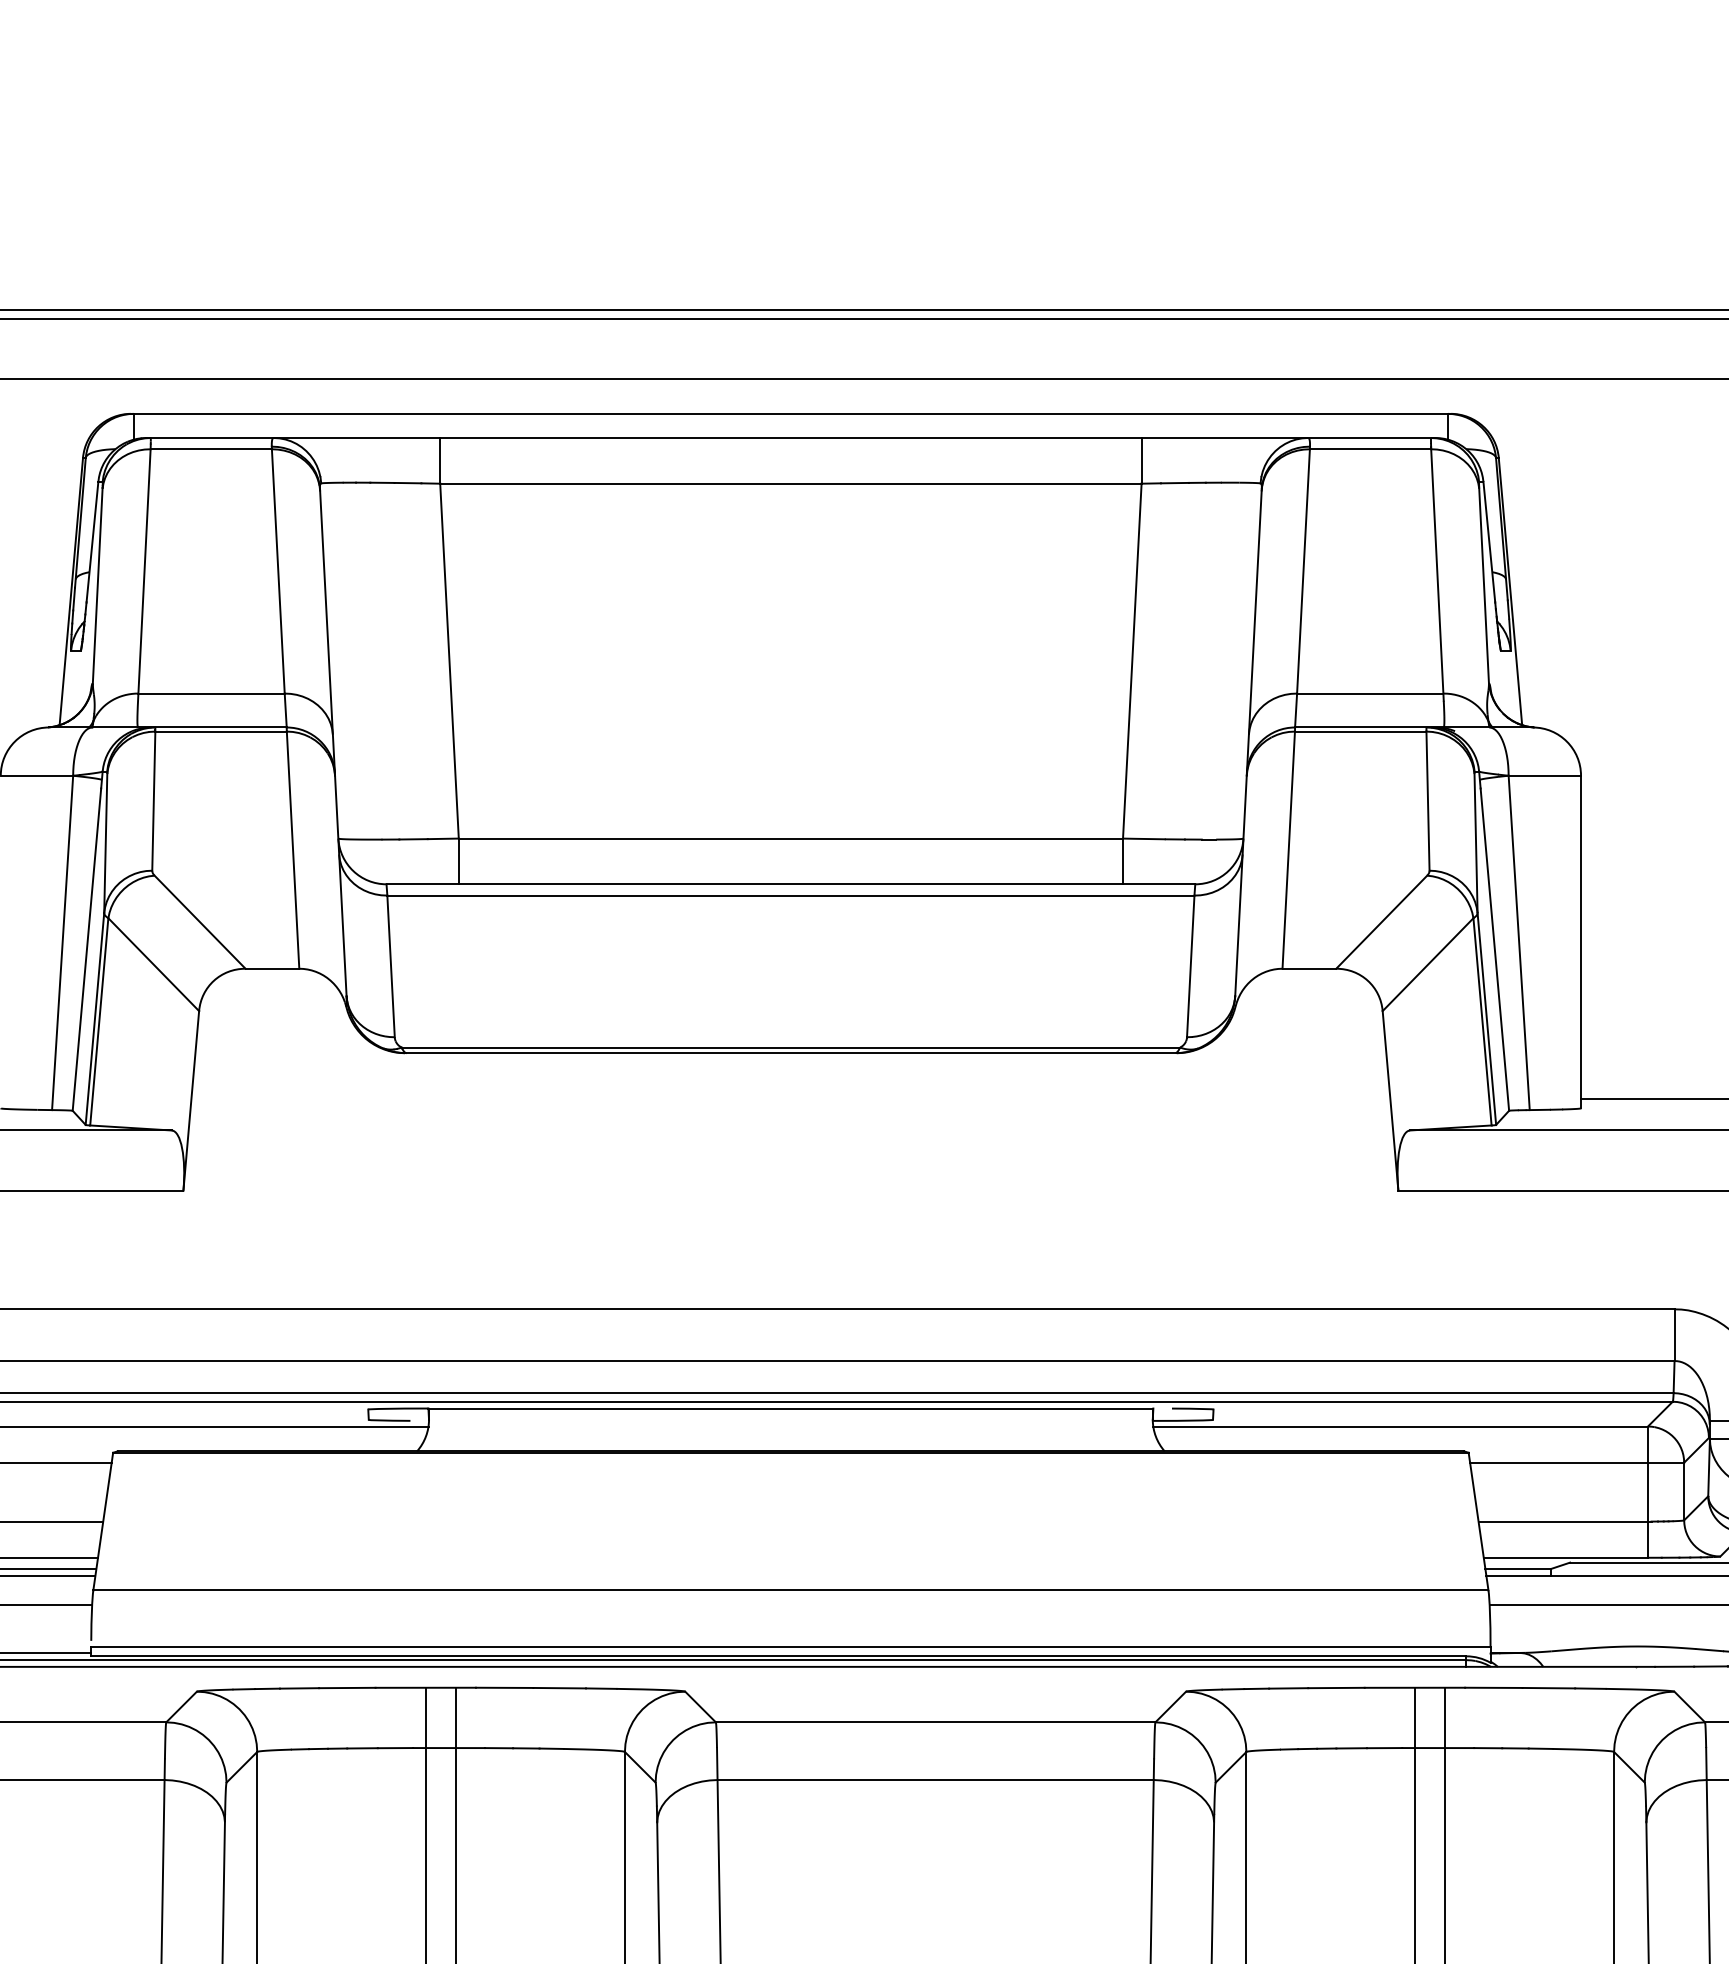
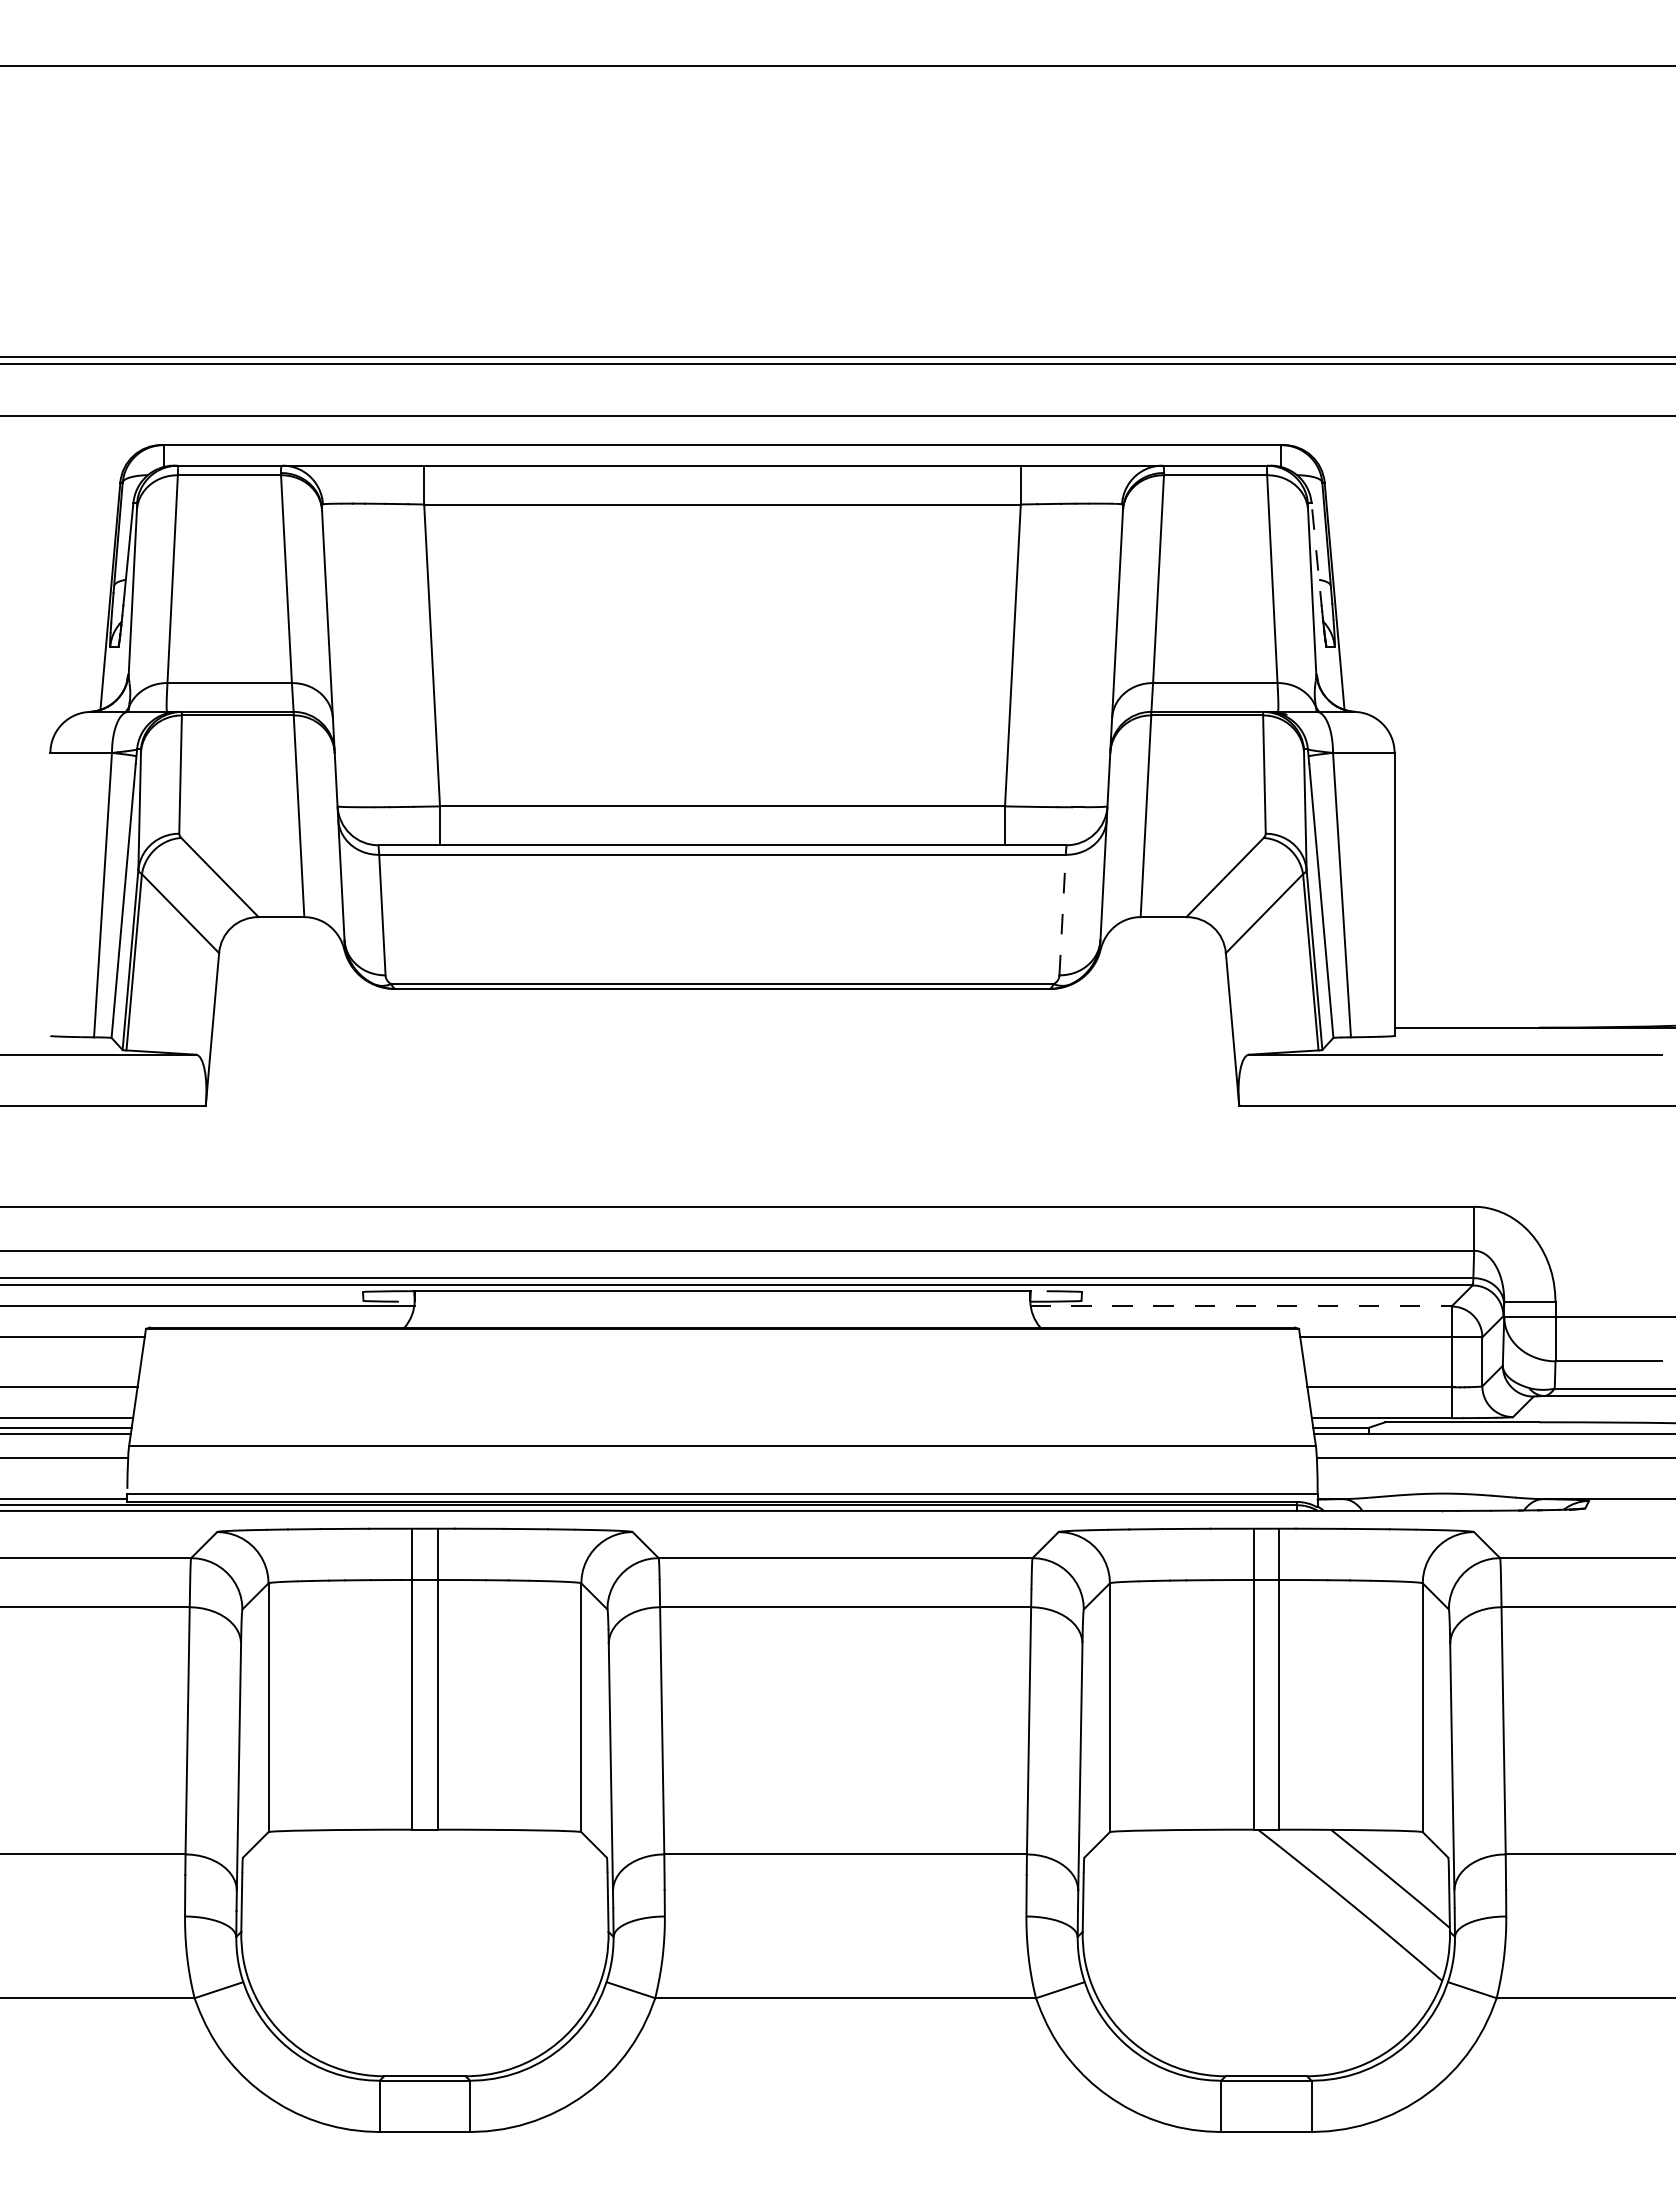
line: (1489, 544) -> (1316, 556), solid -> dashed
line: (1190, 965) -> (1062, 914), solid -> dashed
line: (1399, 1426) -> (1240, 1306), solid -> dashed

